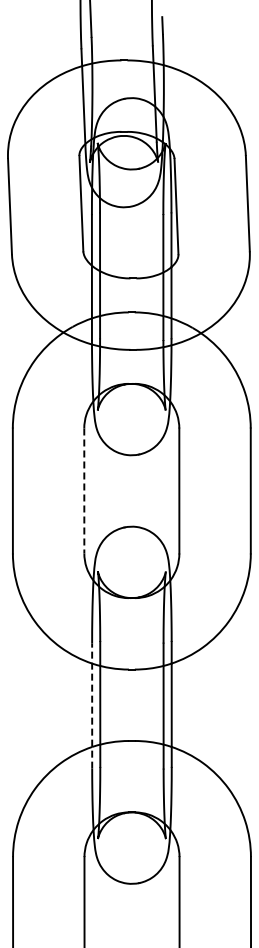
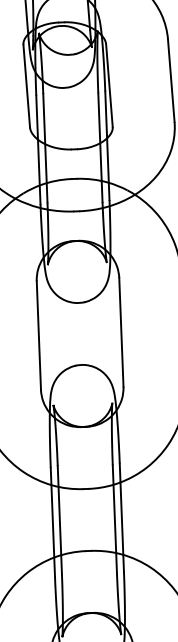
line: (84, 491) -> (39, 335), dashed -> solid
line: (92, 706) -> (53, 522), dashed -> solid

